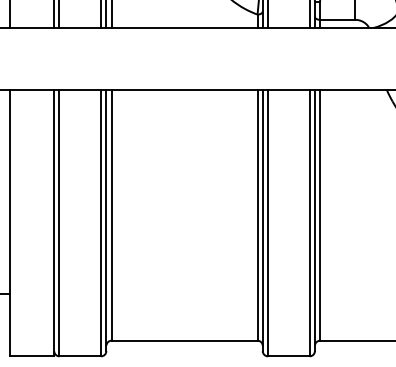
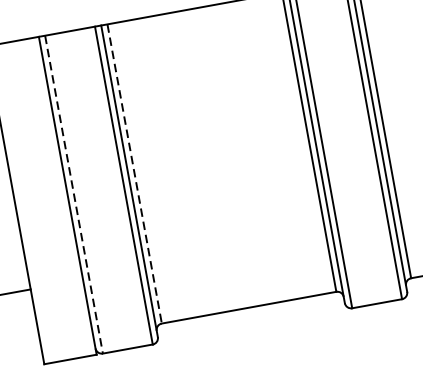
line: (111, 216) -> (134, 175), solid -> dashed
line: (59, 223) -> (74, 194), solid -> dashed

